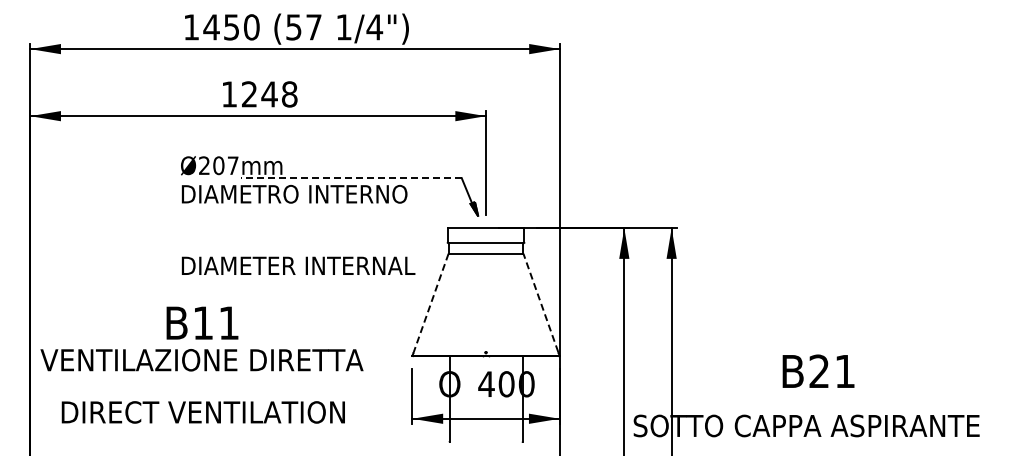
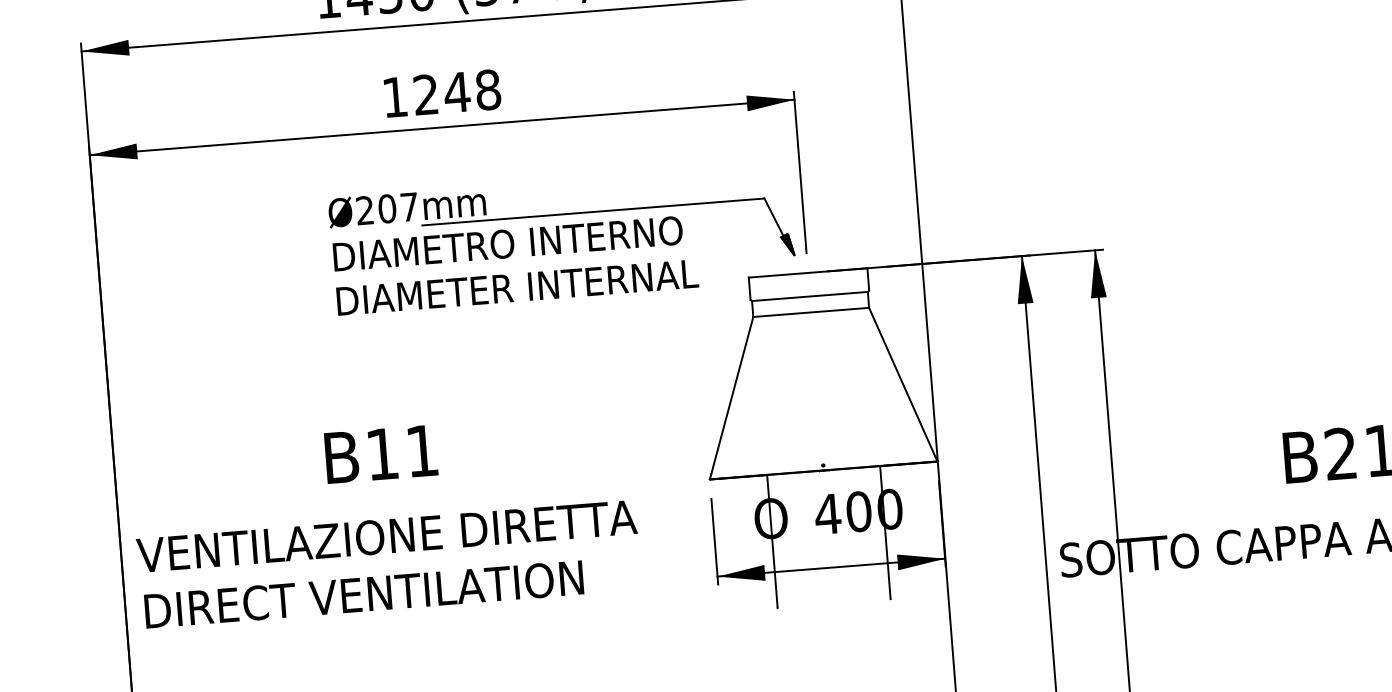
line: (351, 178) -> (594, 212), dashed -> solid
text: (298, 265) -> (517, 286), moved
line: (540, 302) -> (901, 381), dashed -> solid
line: (431, 303) -> (732, 396), dashed -> solid
text: (201, 360) -> (386, 536), moved
text: (202, 412) -> (362, 594), moved

